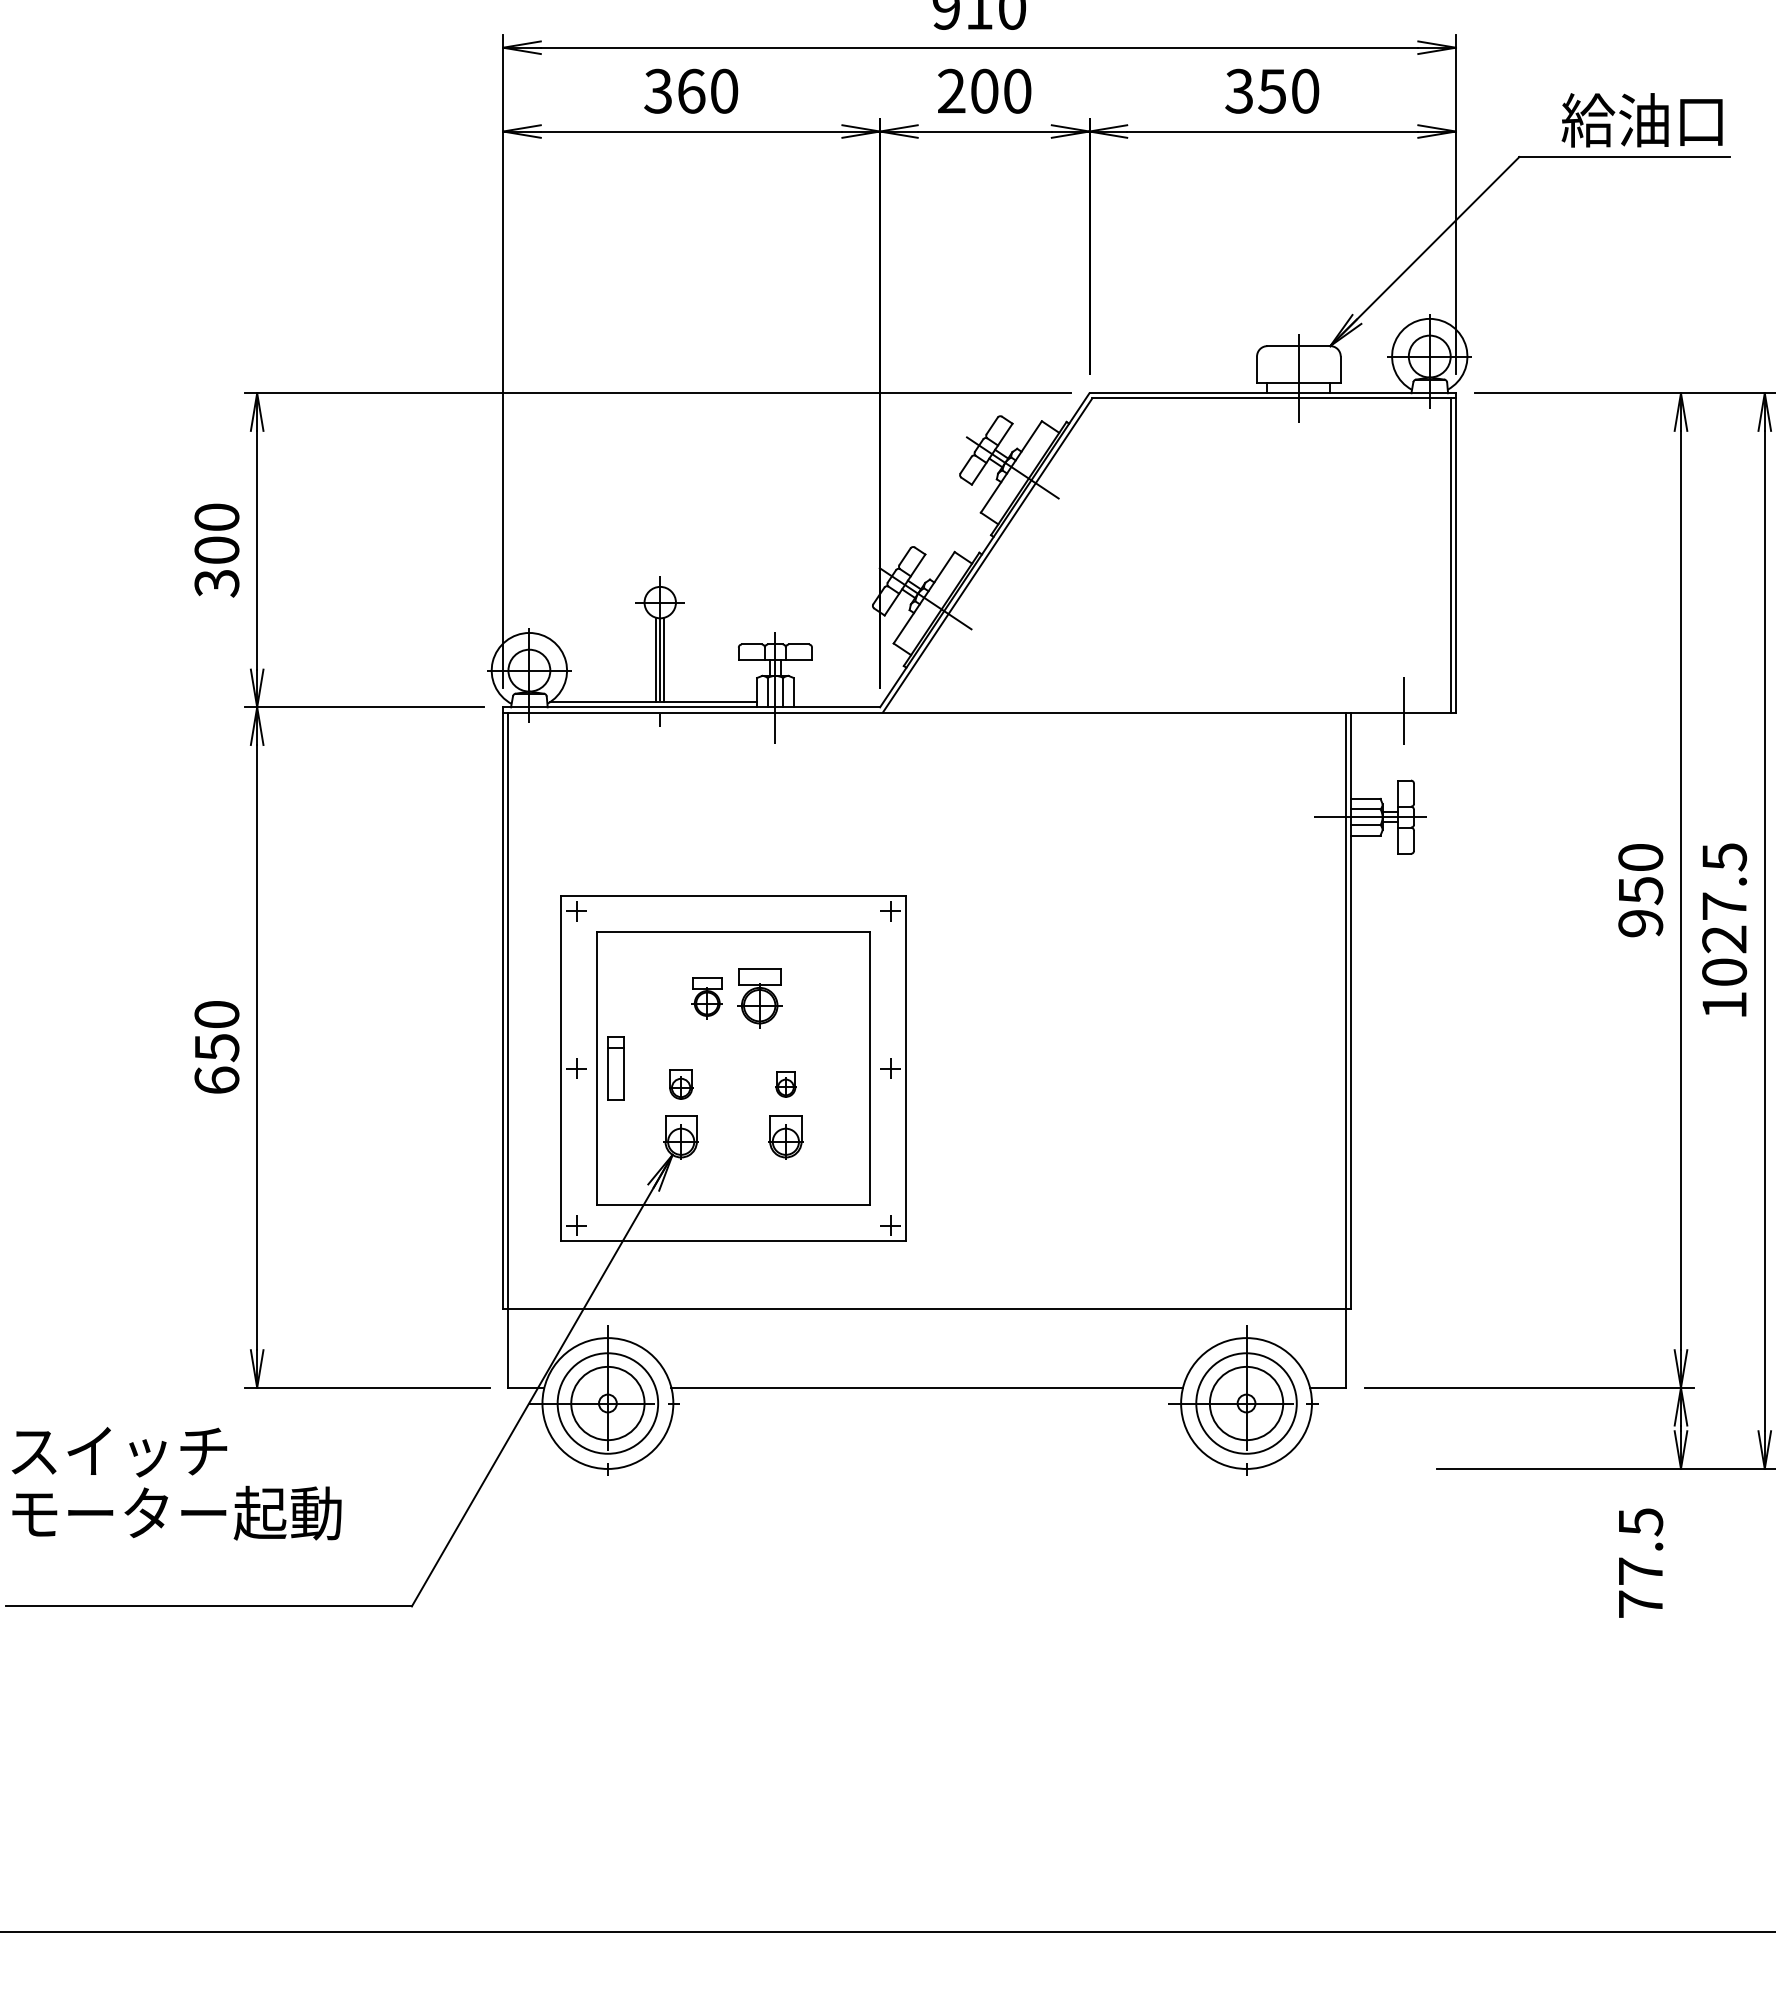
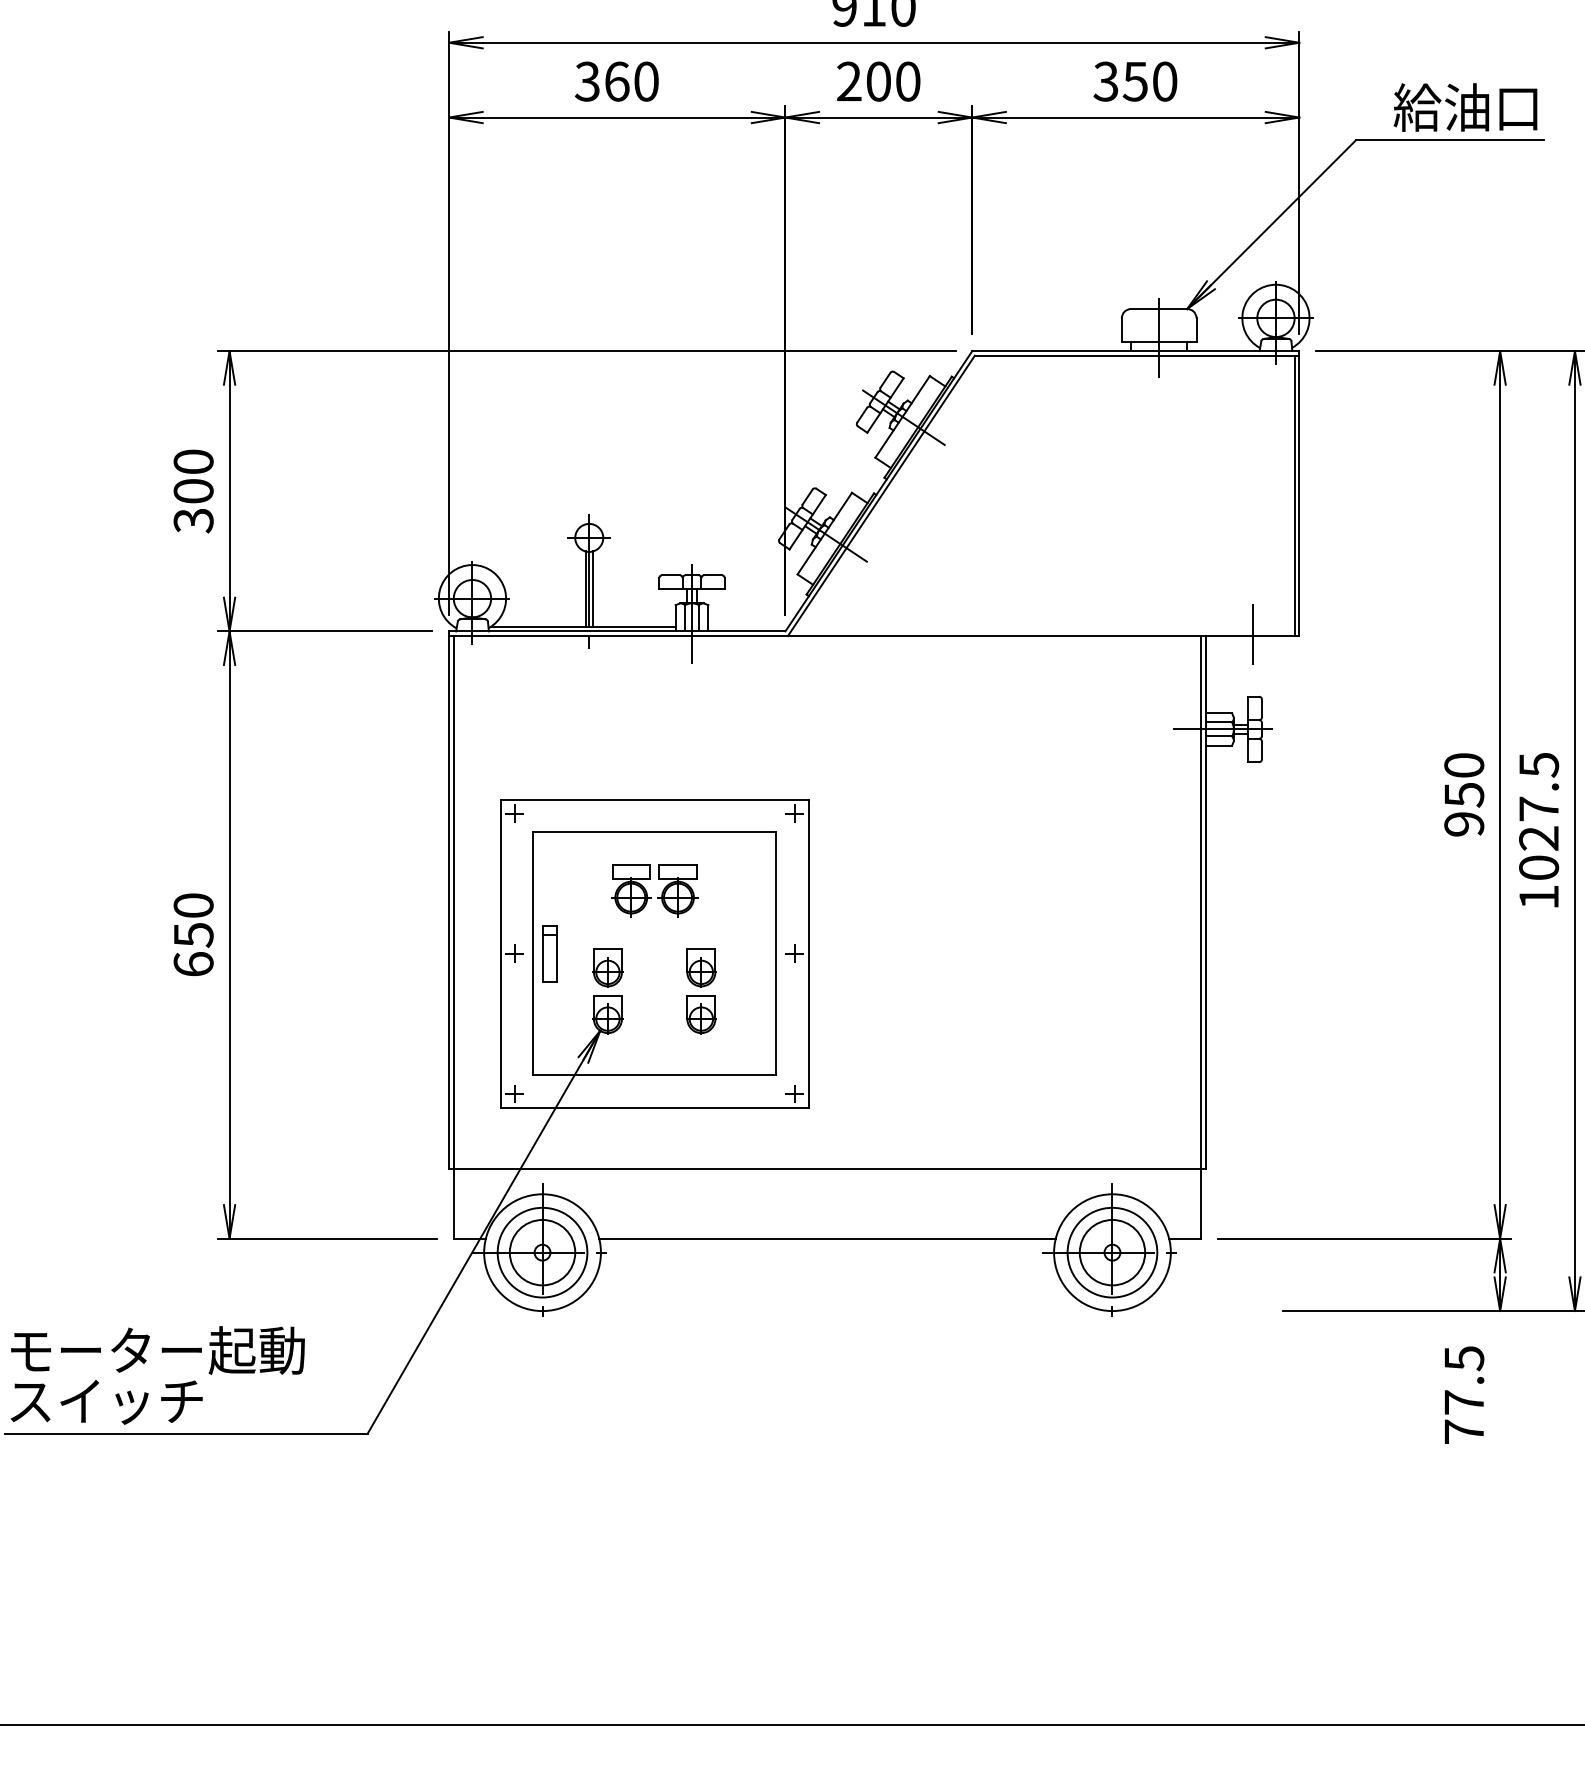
part: (706, 998) -> (630, 891), size x1.43
part: (680, 1084) -> (607, 967), size x1.43
part: (785, 1084) -> (701, 967), size x1.67
text: (119, 1452) -> (106, 1402), moved

